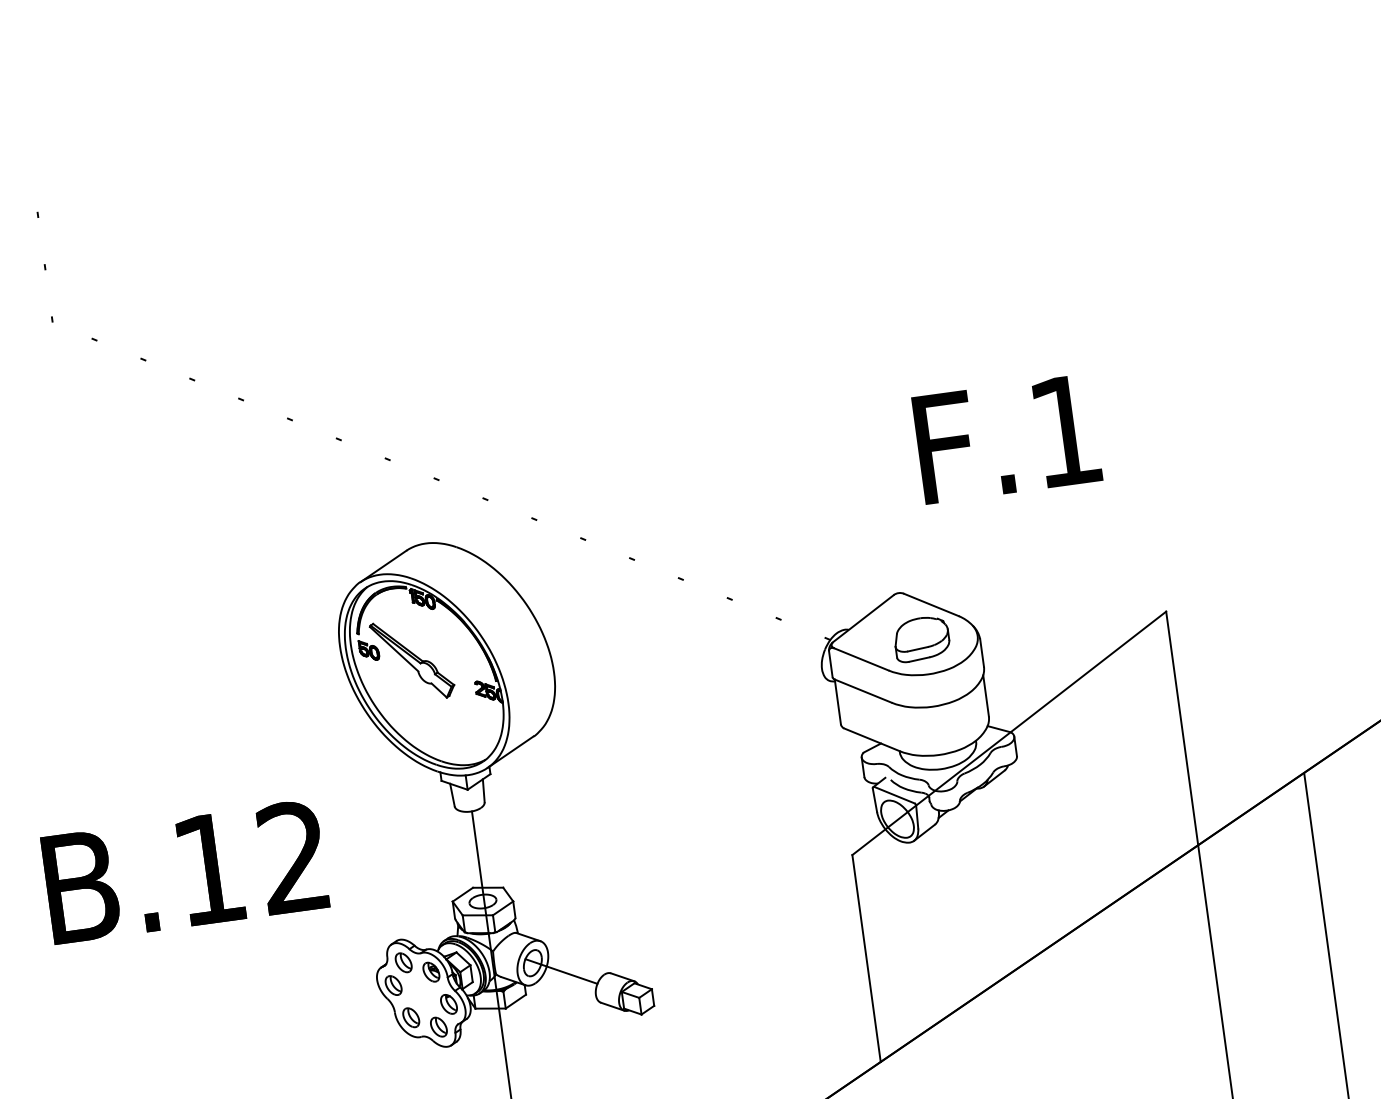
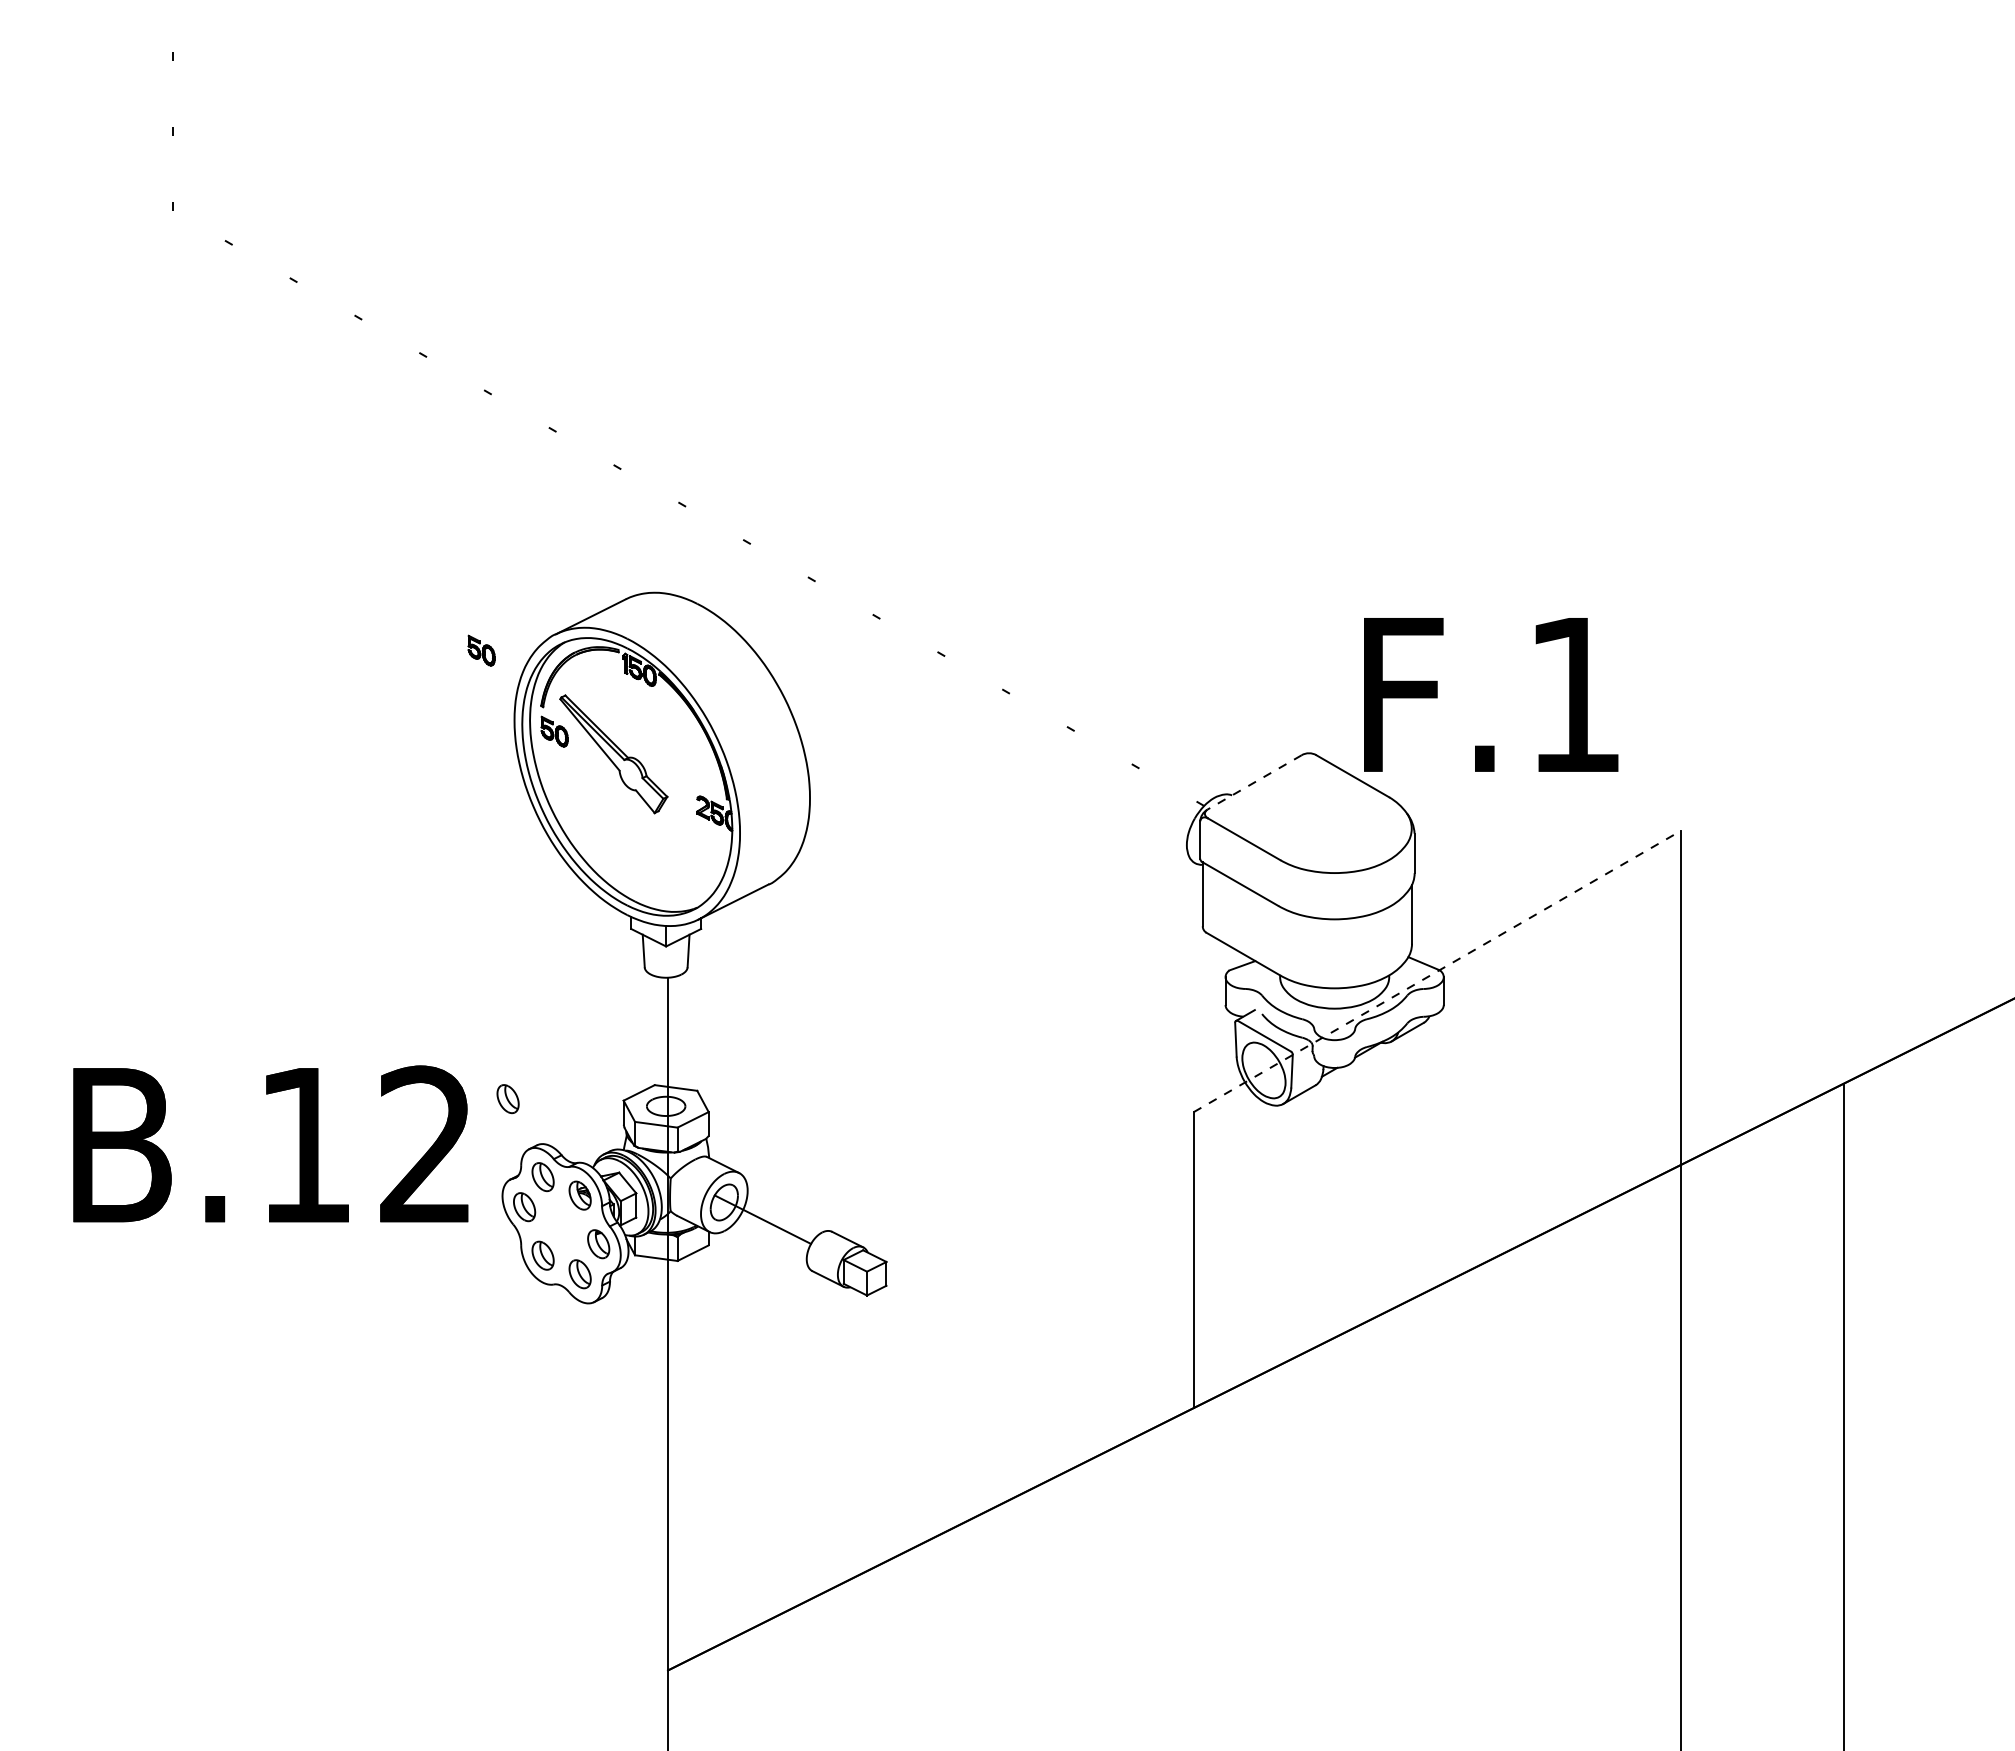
text: (1007, 438) -> (1491, 694), moved
part: (310, 600) -> (481, 650), added
line: (863, 618) -> (1254, 782), solid -> dashed
part: (921, 638) -> (1332, 821), removed
line: (1009, 733) -> (1437, 971), solid -> dashed
text: (184, 871) -> (270, 1143), moved
part: (371, 911) -> (507, 1099), added

